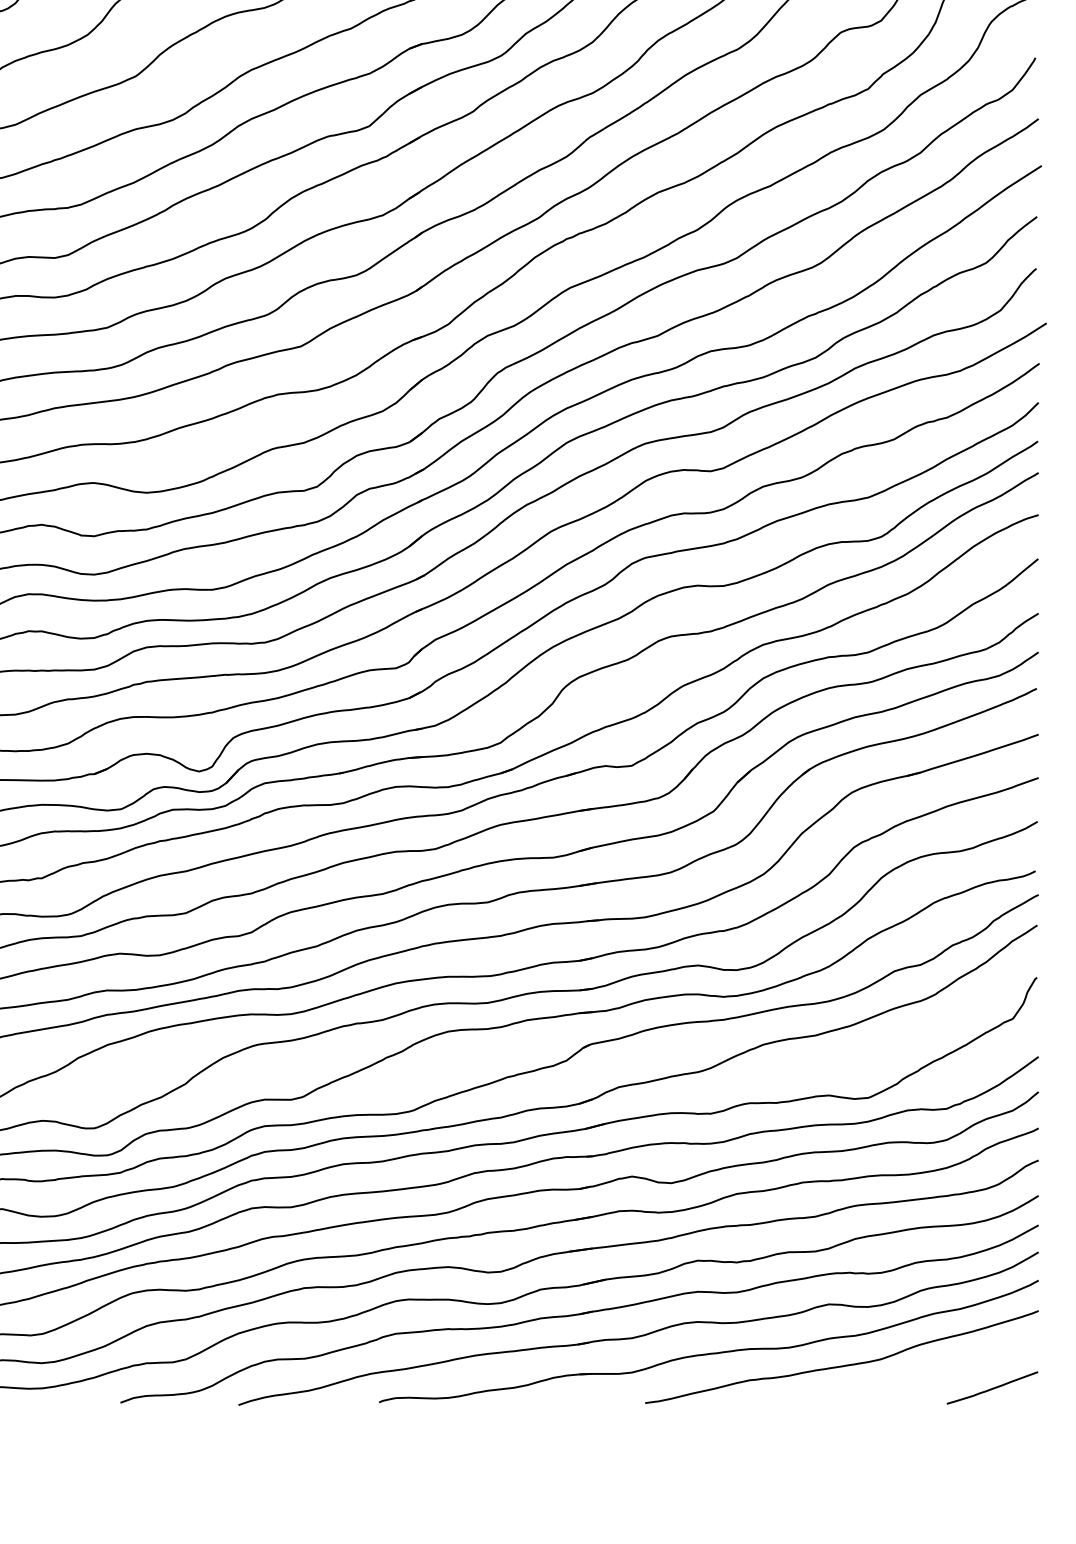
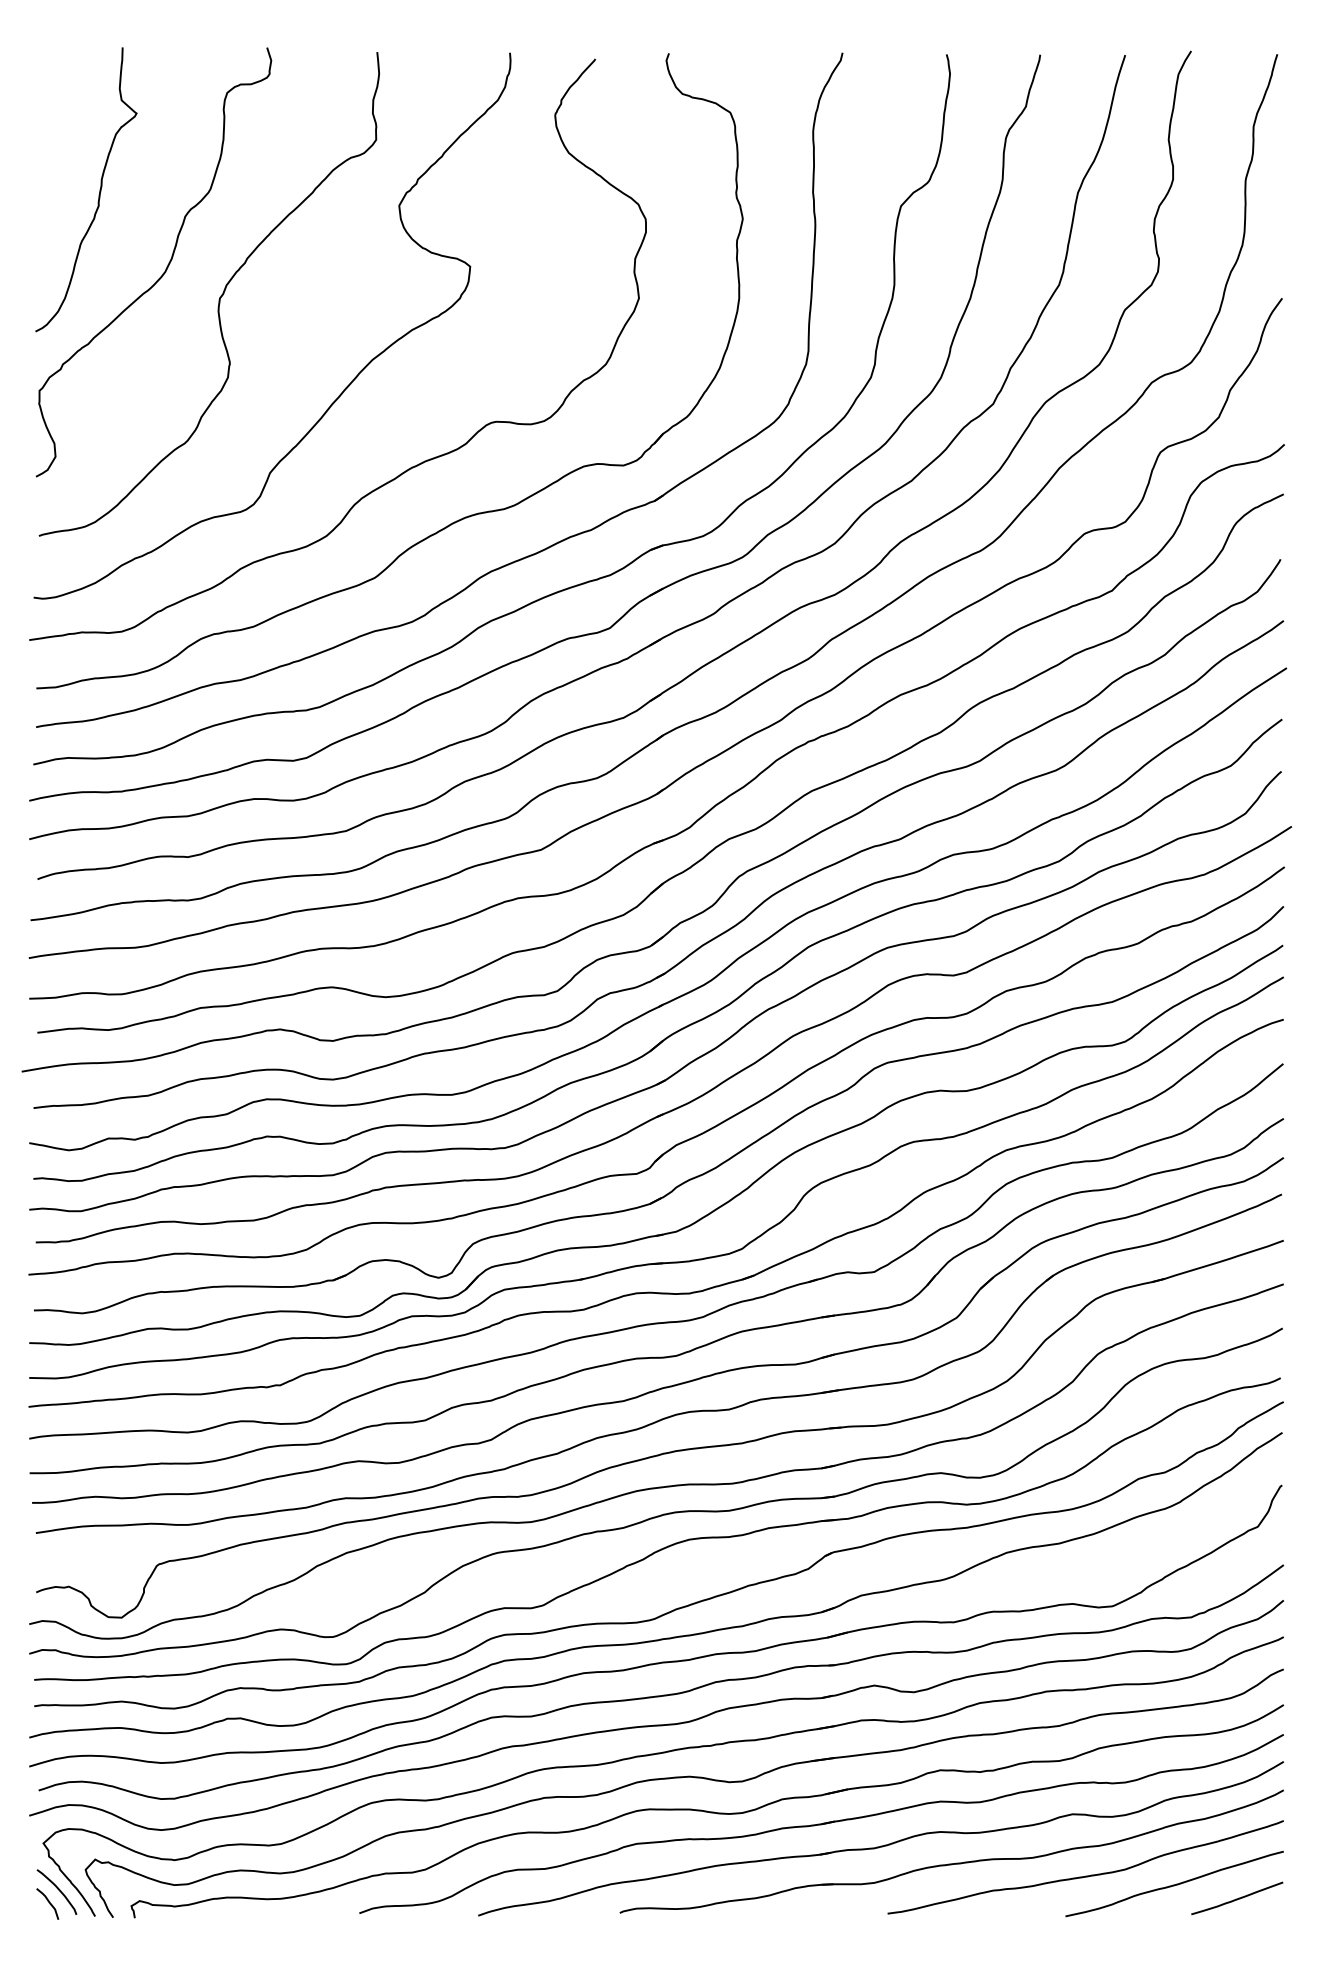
curve: (930, 1374) -> (1174, 1884), added

